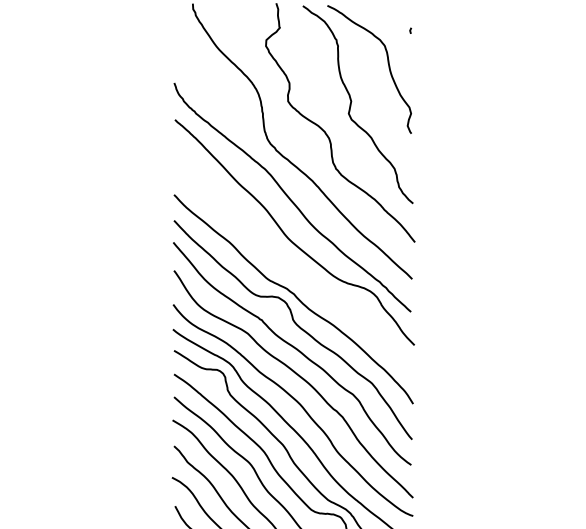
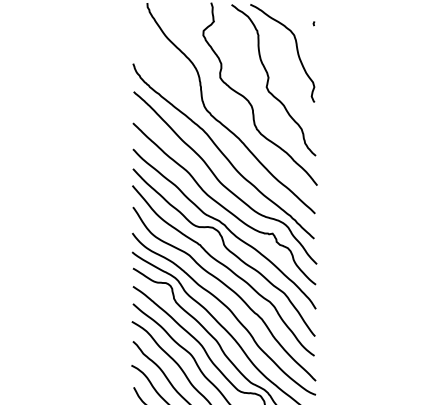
curve: (291, 268) -> (222, 205), added

